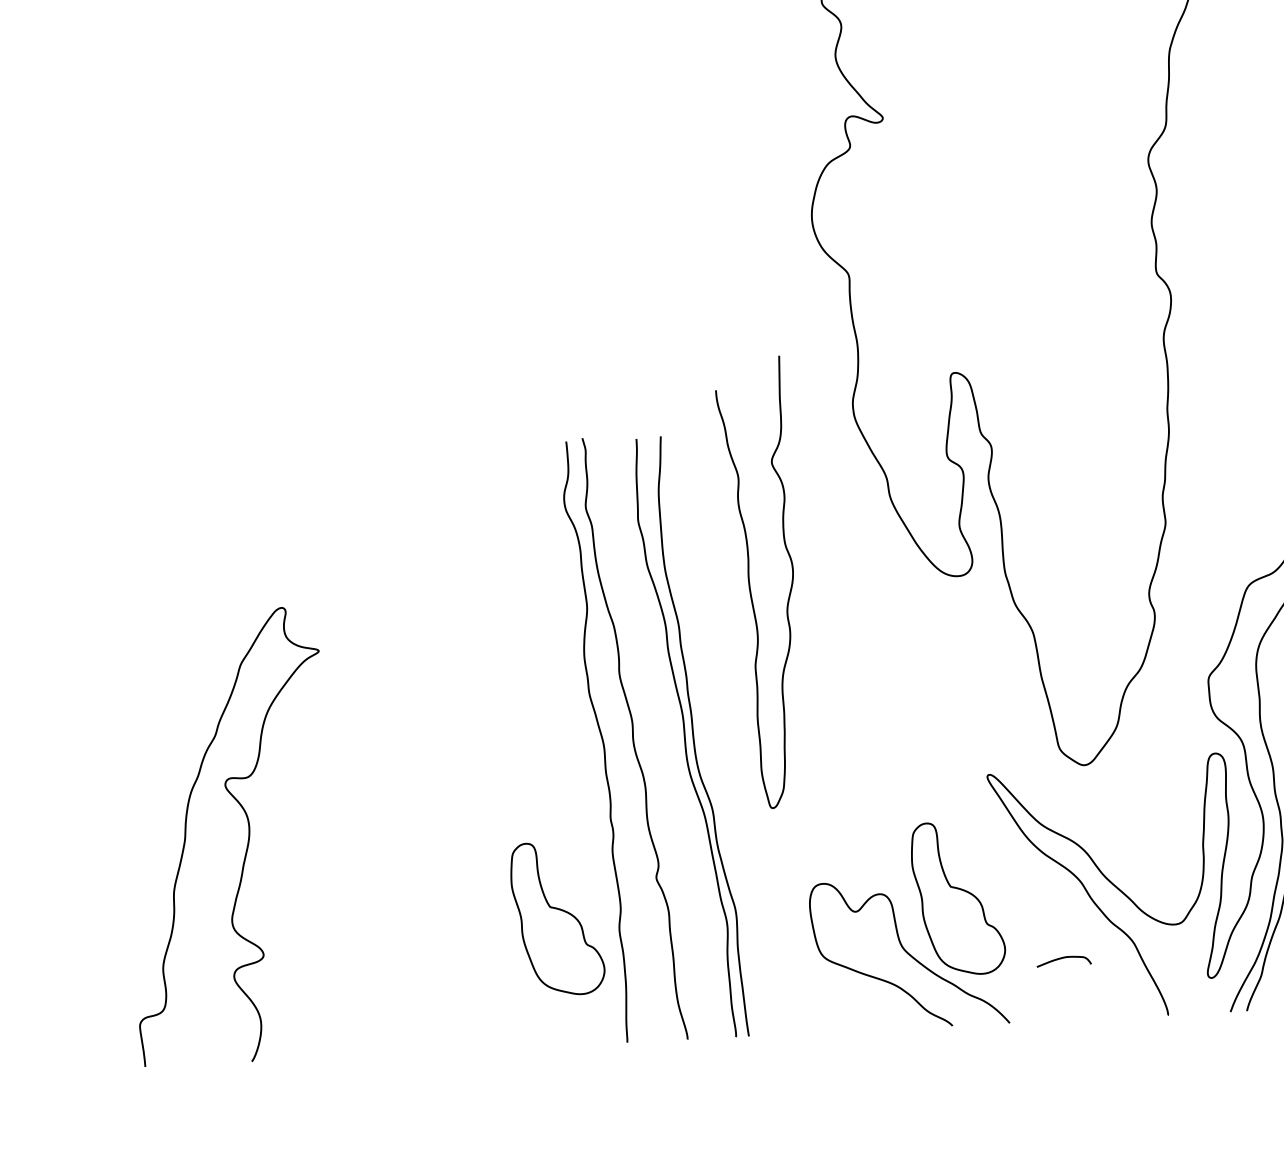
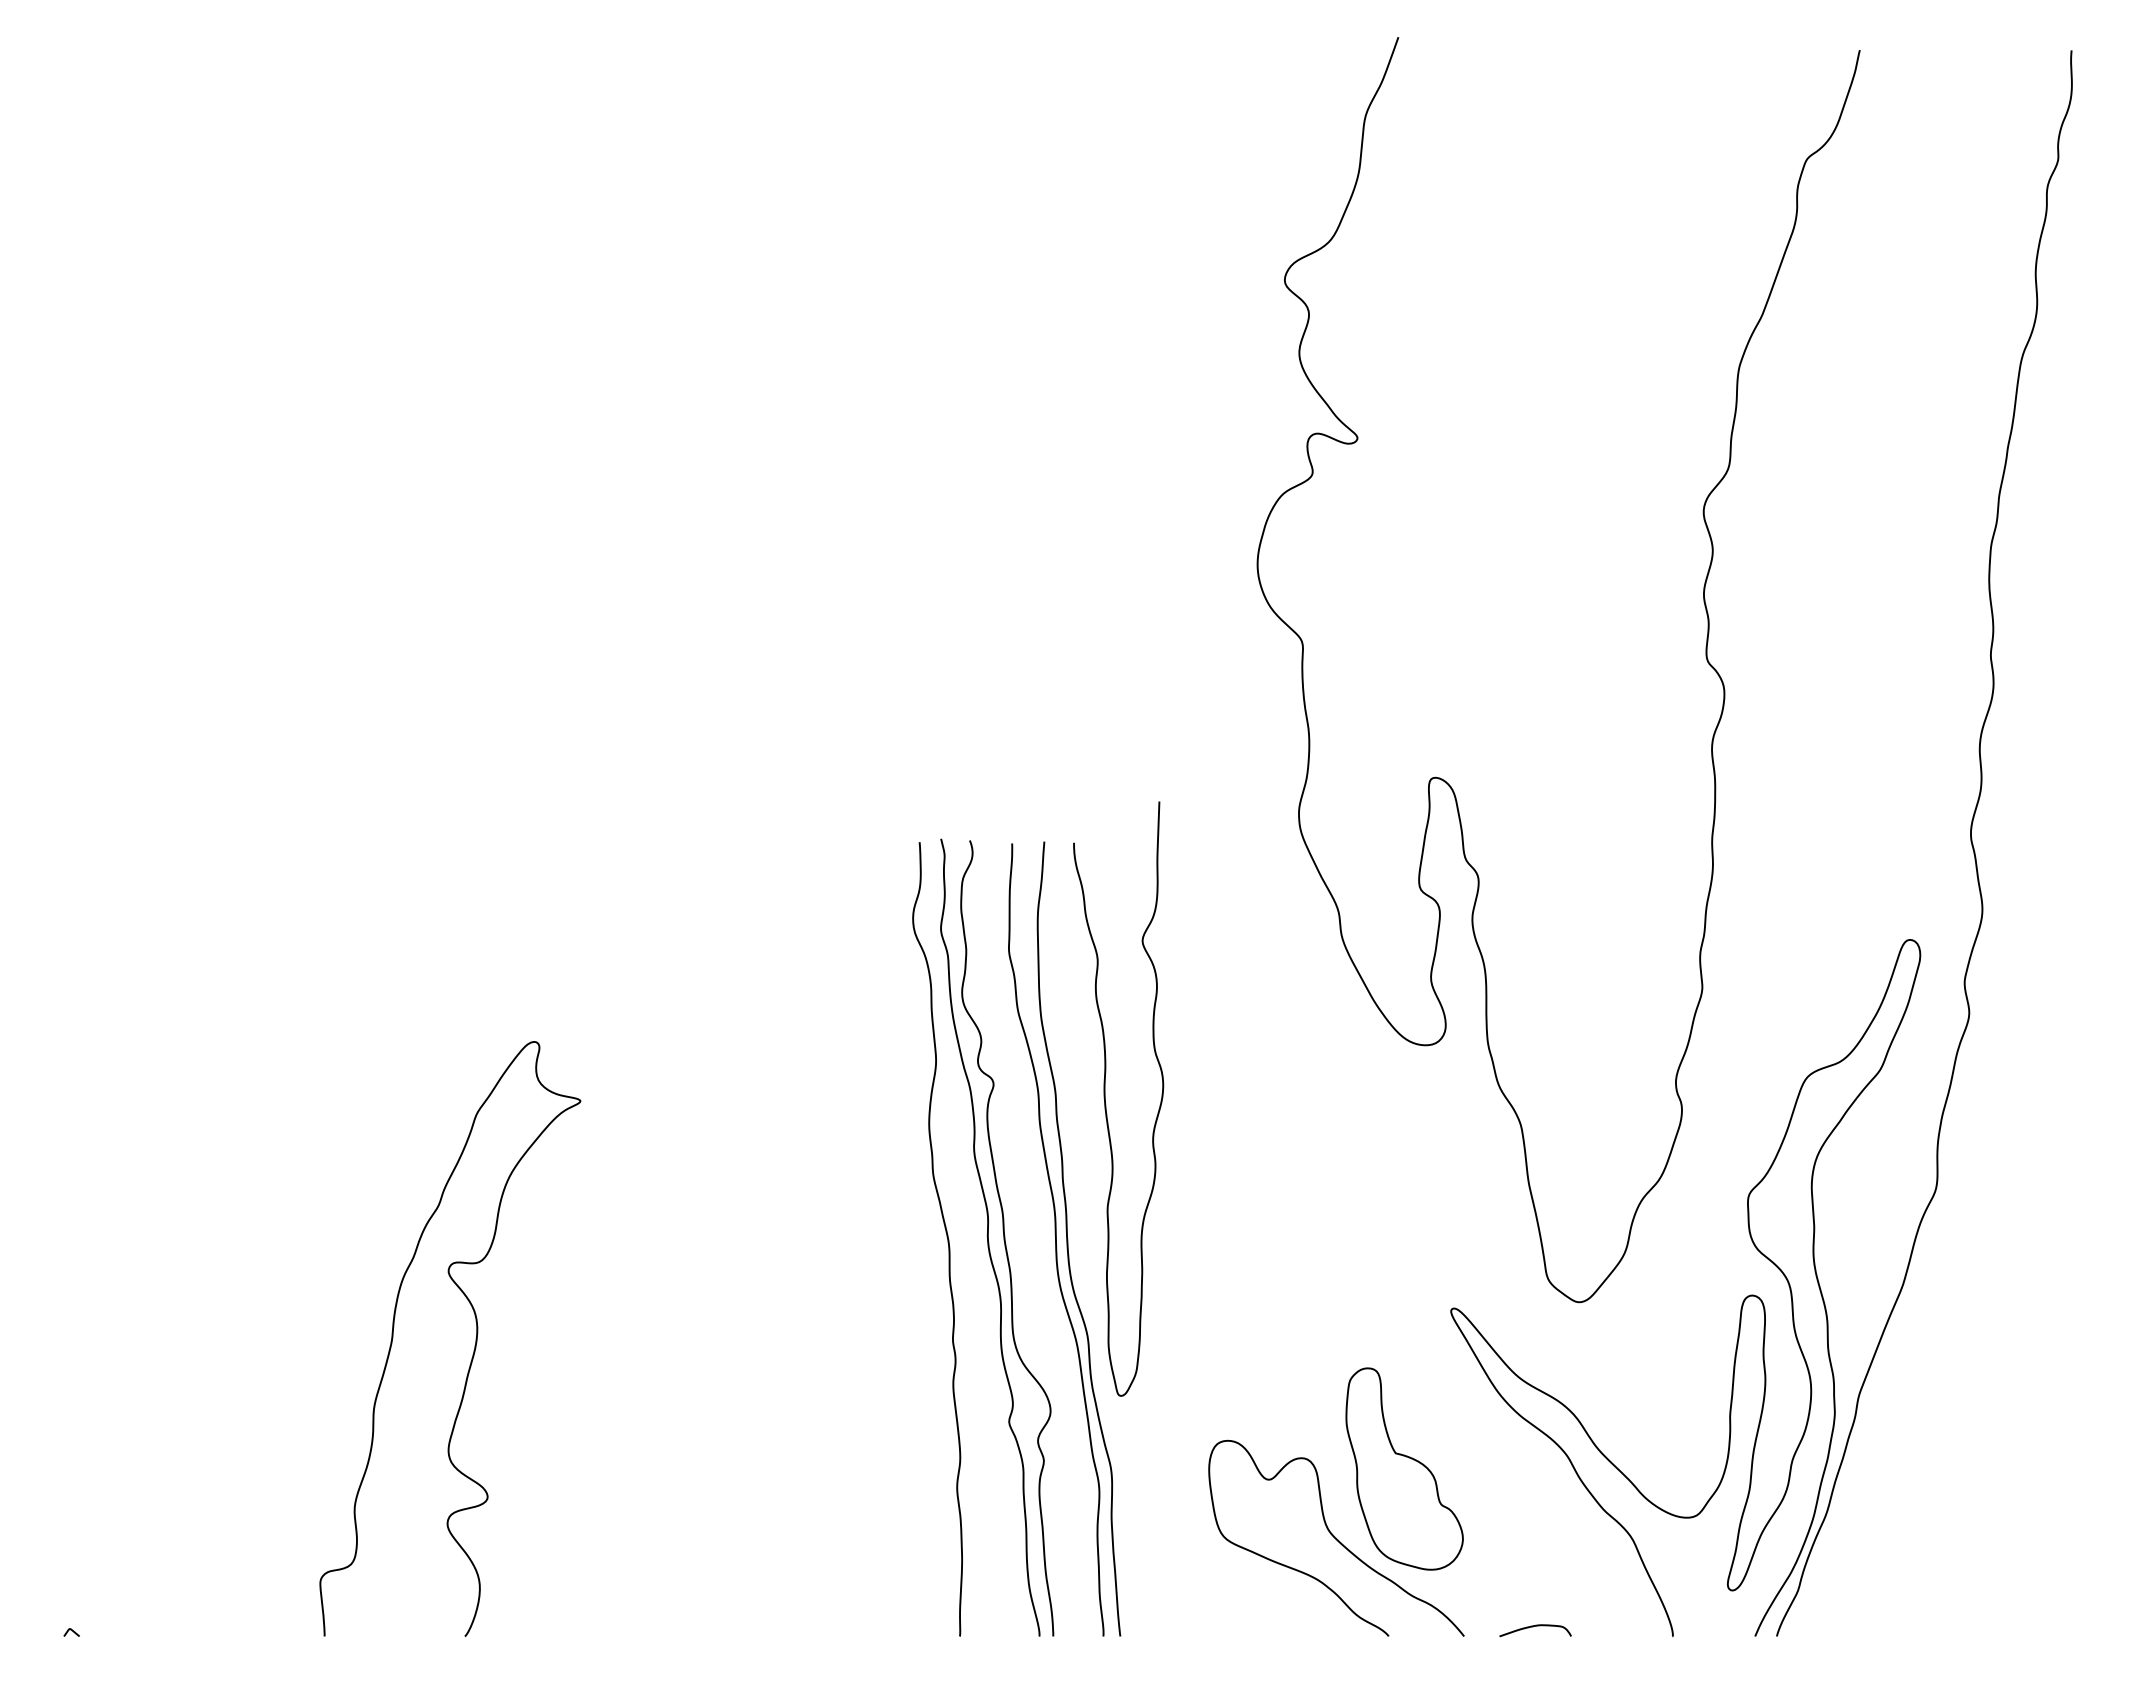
curve: (749, 583) -> (1105, 1098), moved
curve: (646, 738) -> (1005, 1238), added
part: (557, 918) -> (876, 1468), removed
curve: (1062, 958) -> (1533, 1627), moved

